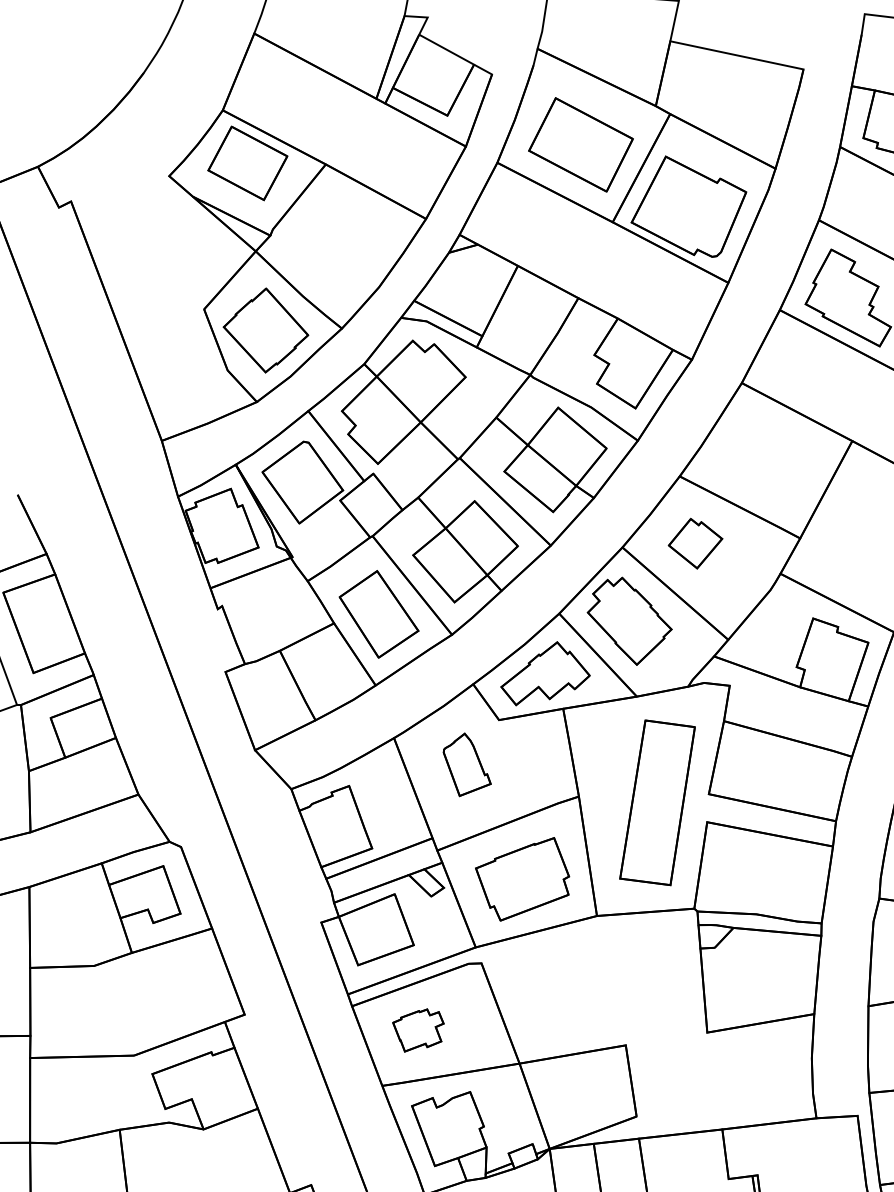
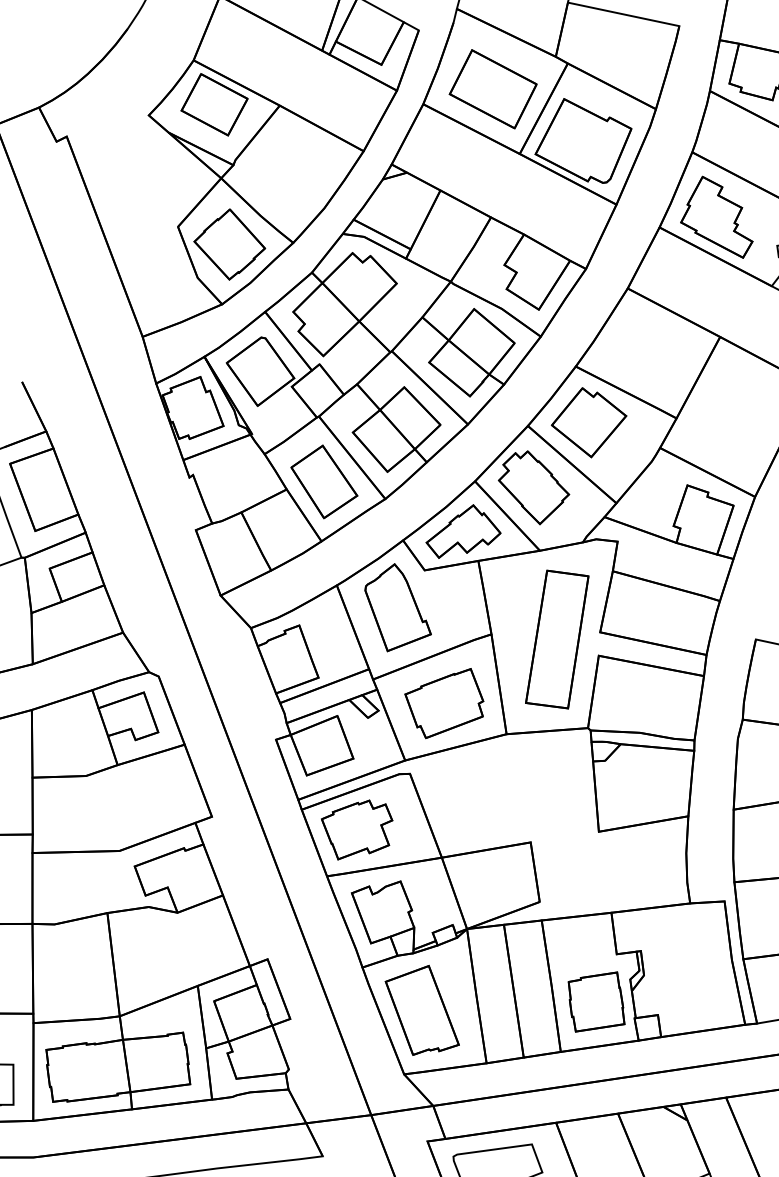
part: (694, 543) -> (588, 422), size x1.67
part: (466, 764) -> (397, 607), size x1.67
part: (418, 1029) -> (357, 829), size x1.67

